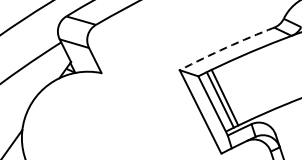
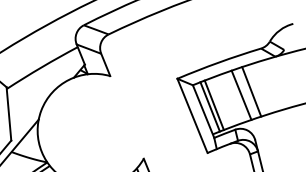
arc: (226, 47) -> (218, 62), dashed -> solid
line: (266, 78) -> (251, 91), added
line: (255, 82) -> (241, 94), added

